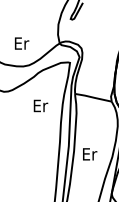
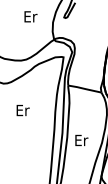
text: (21, 43) -> (30, 16), moved
text: (40, 105) -> (22, 110), moved

